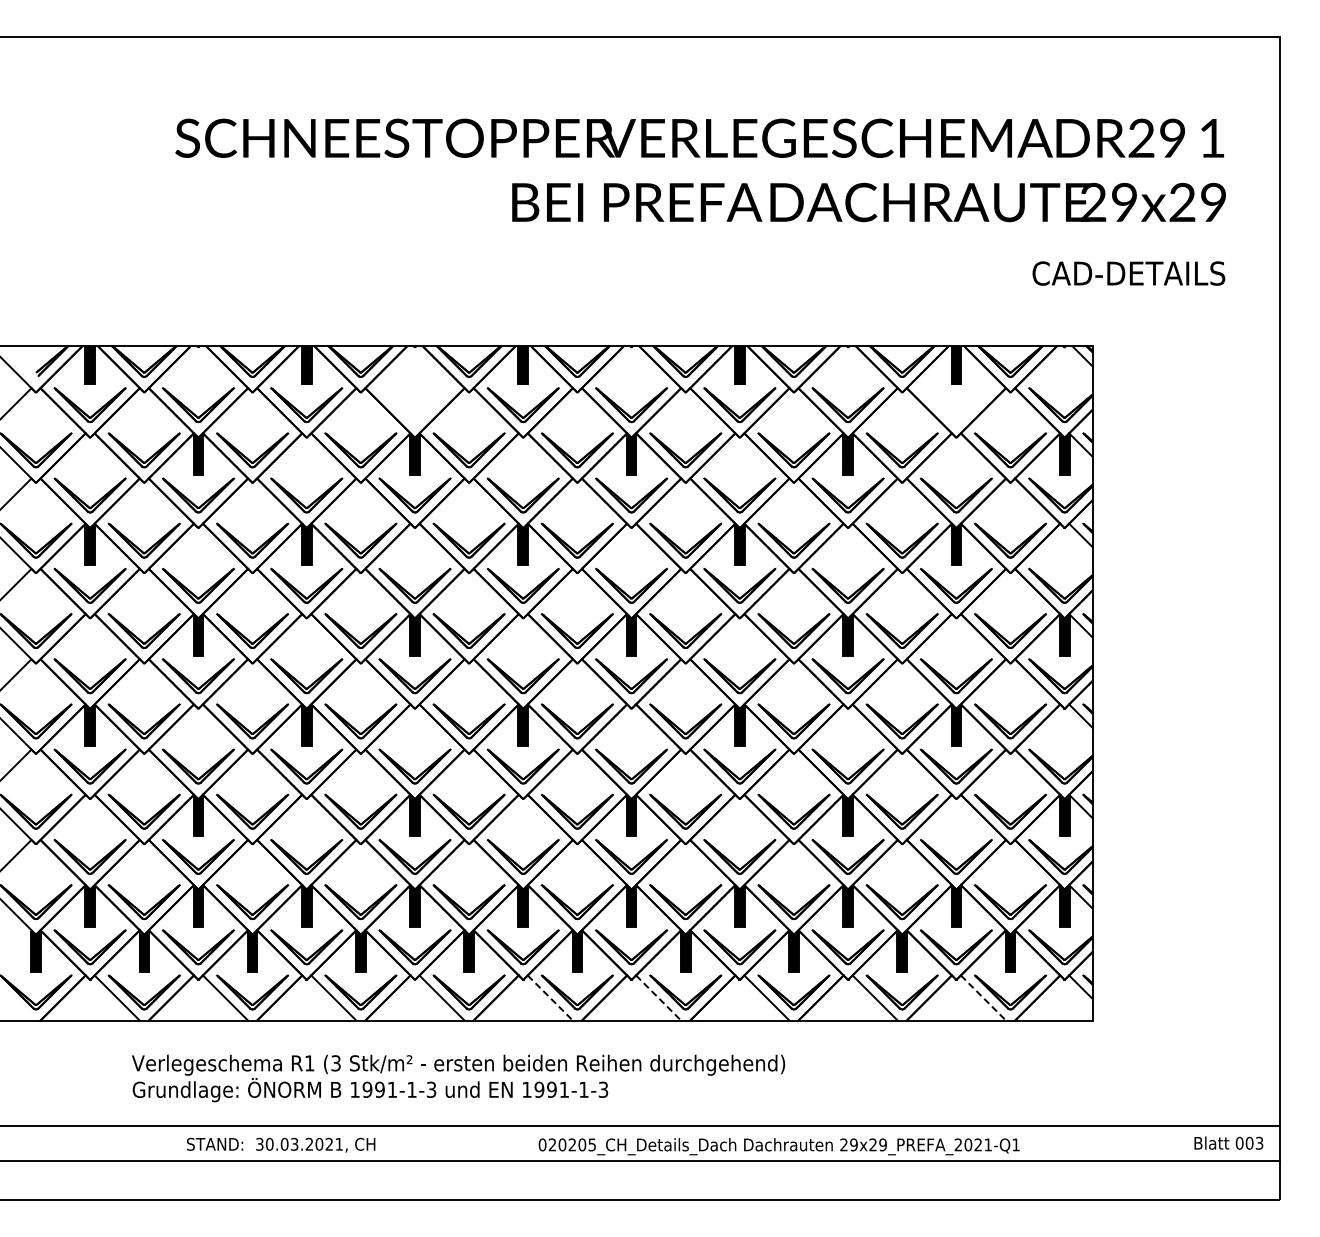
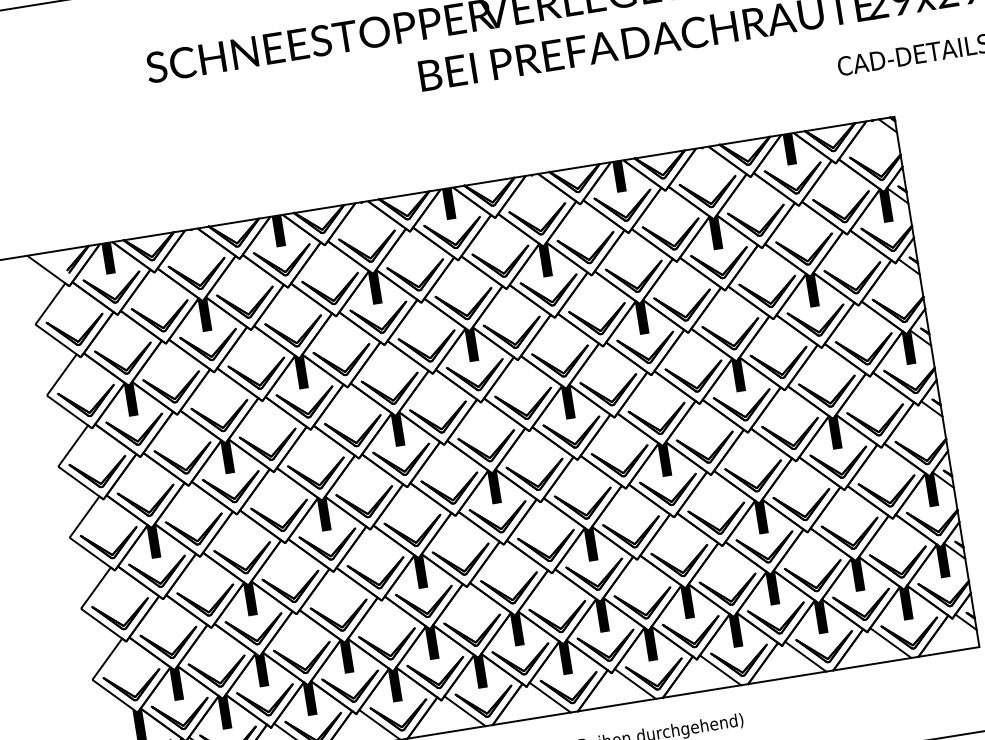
part: (949, 410) -> (790, 185), added
part: (410, 412) -> (366, 254), added
line: (550, 998) -> (550, 697), dashed -> solid
line: (658, 998) -> (635, 684), dashed -> solid
line: (983, 998) -> (890, 643), dashed -> solid

